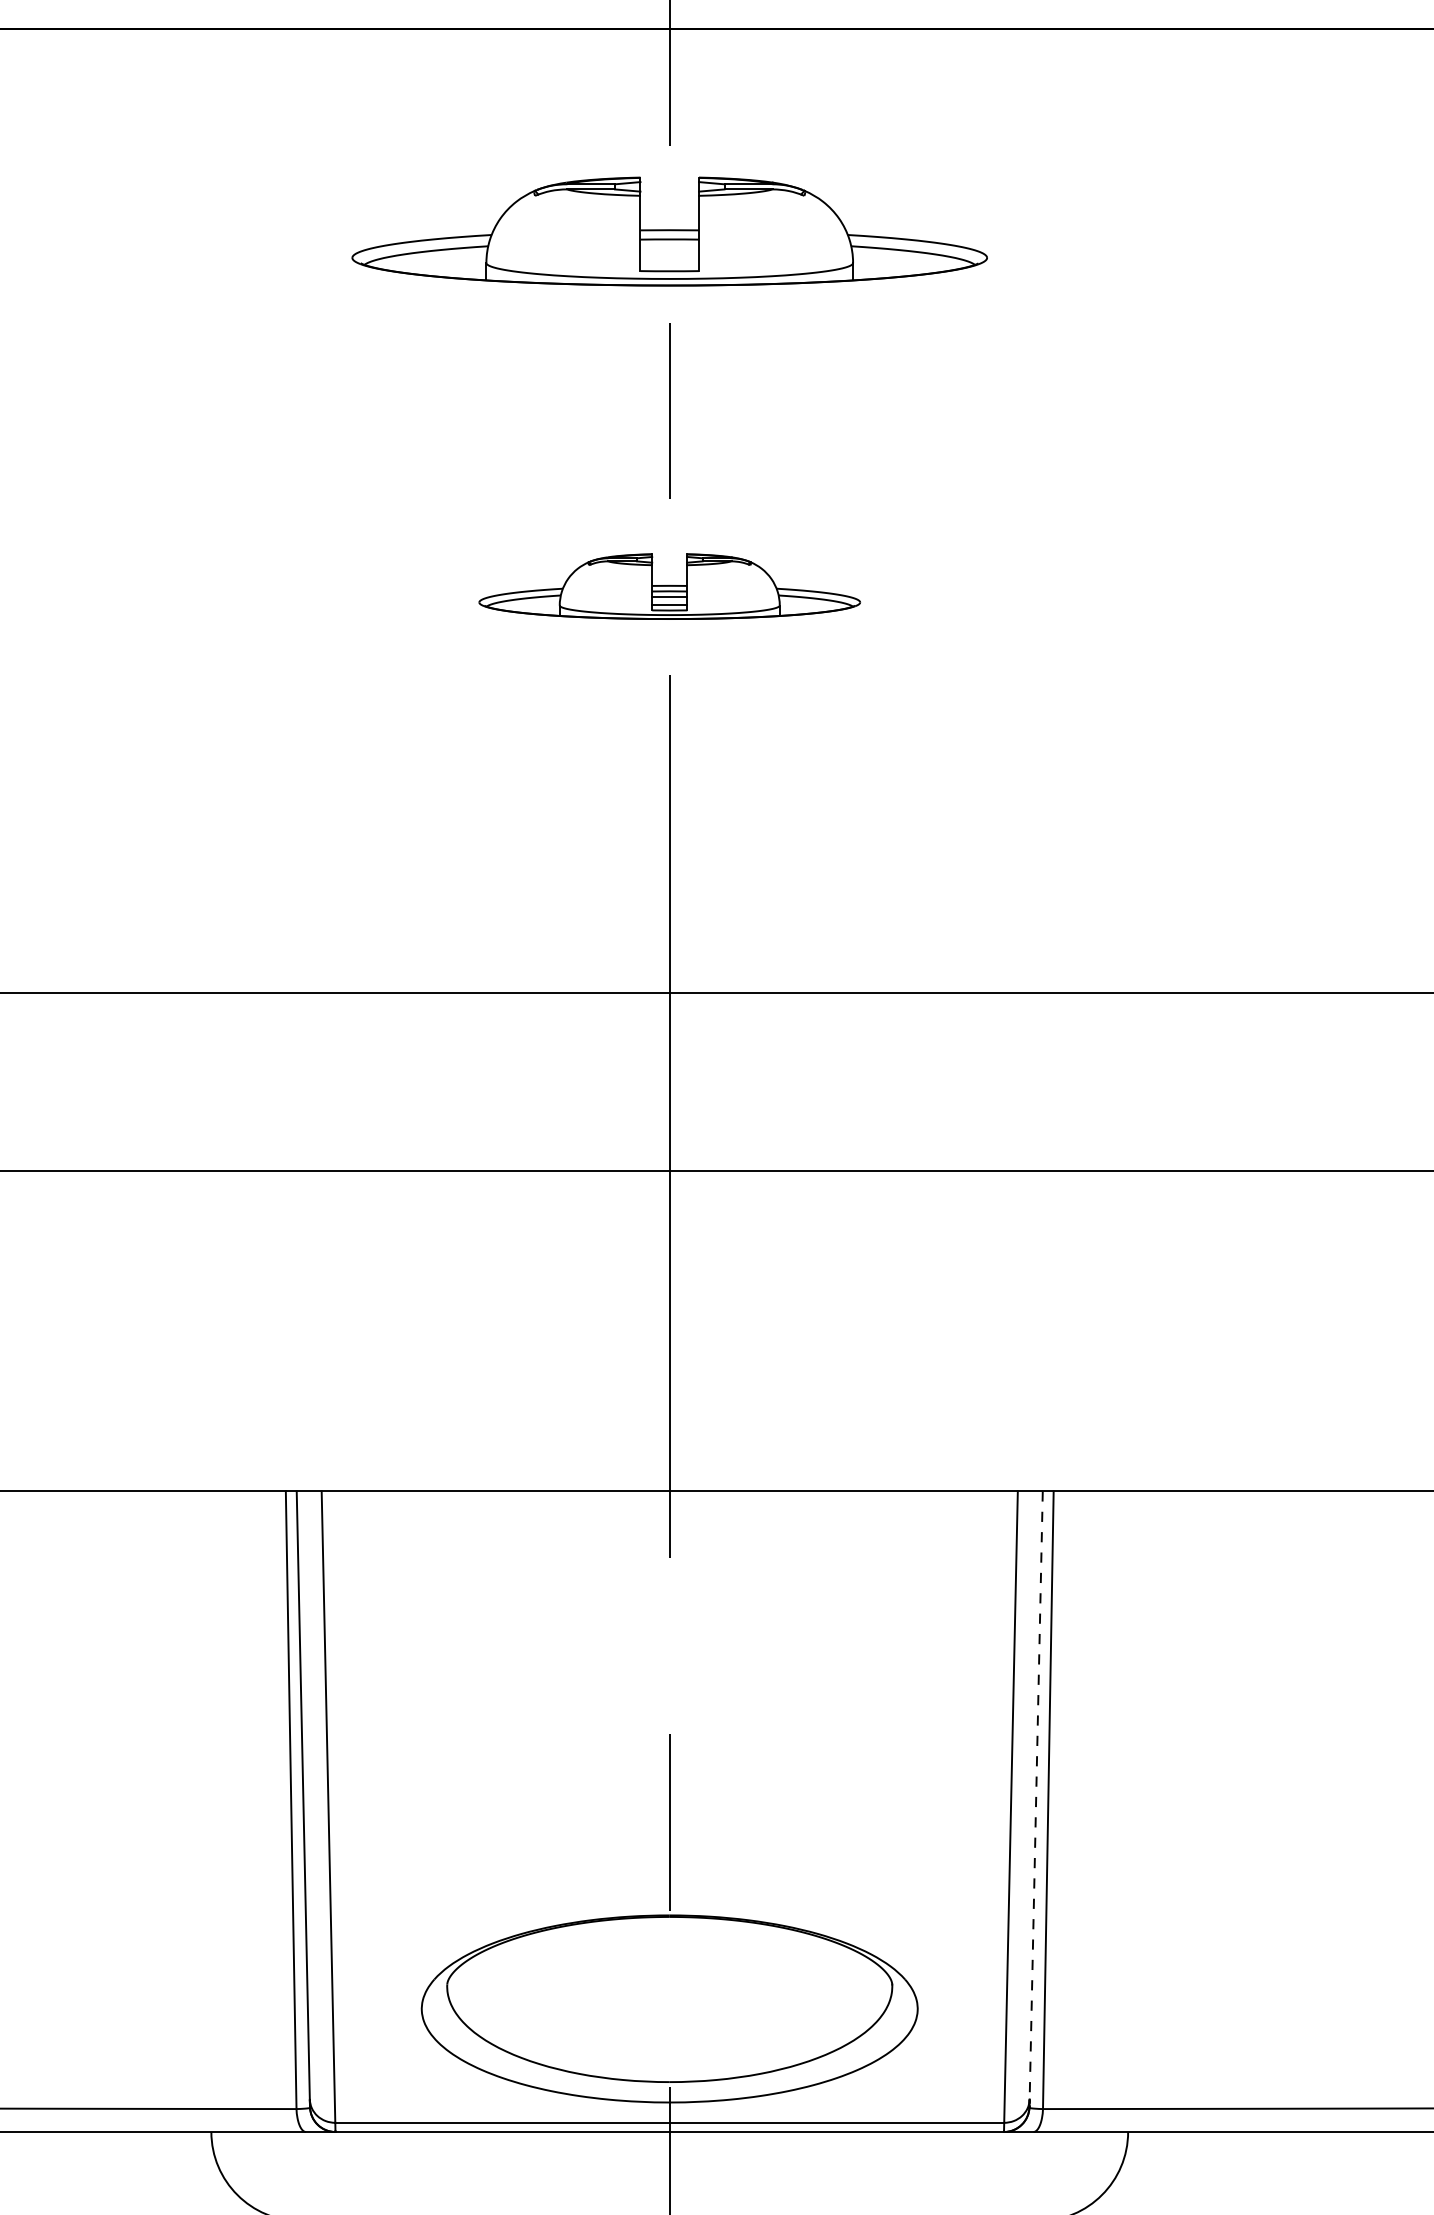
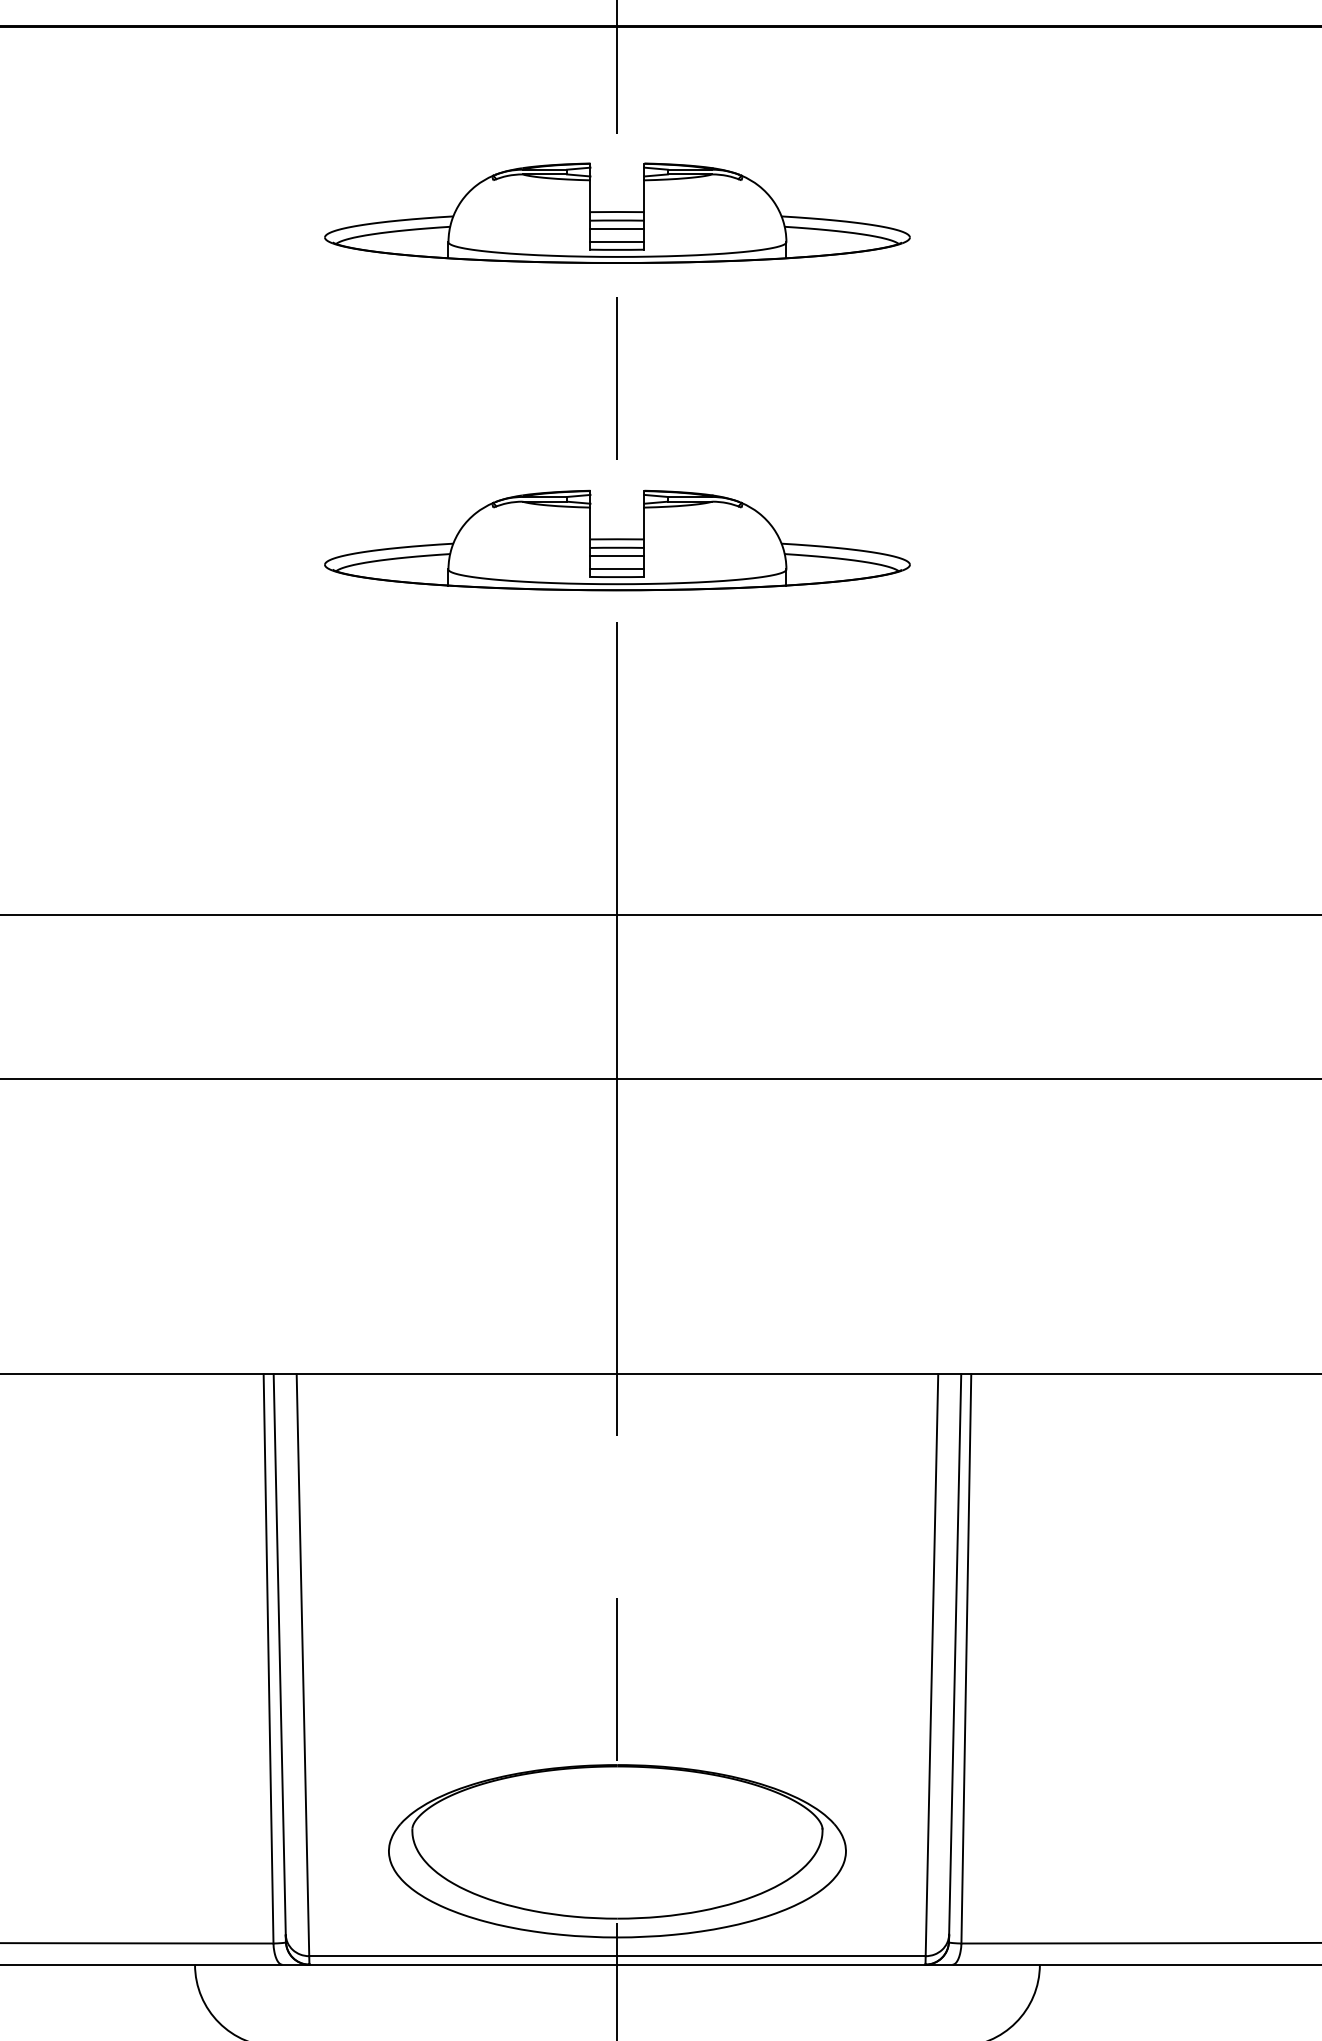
line: (669, 248) -> (617, 228), added
line: (669, 262) -> (617, 241), added
part: (669, 586) -> (617, 540), size x1.67
line: (1036, 1795) -> (955, 1654), dashed -> solid

